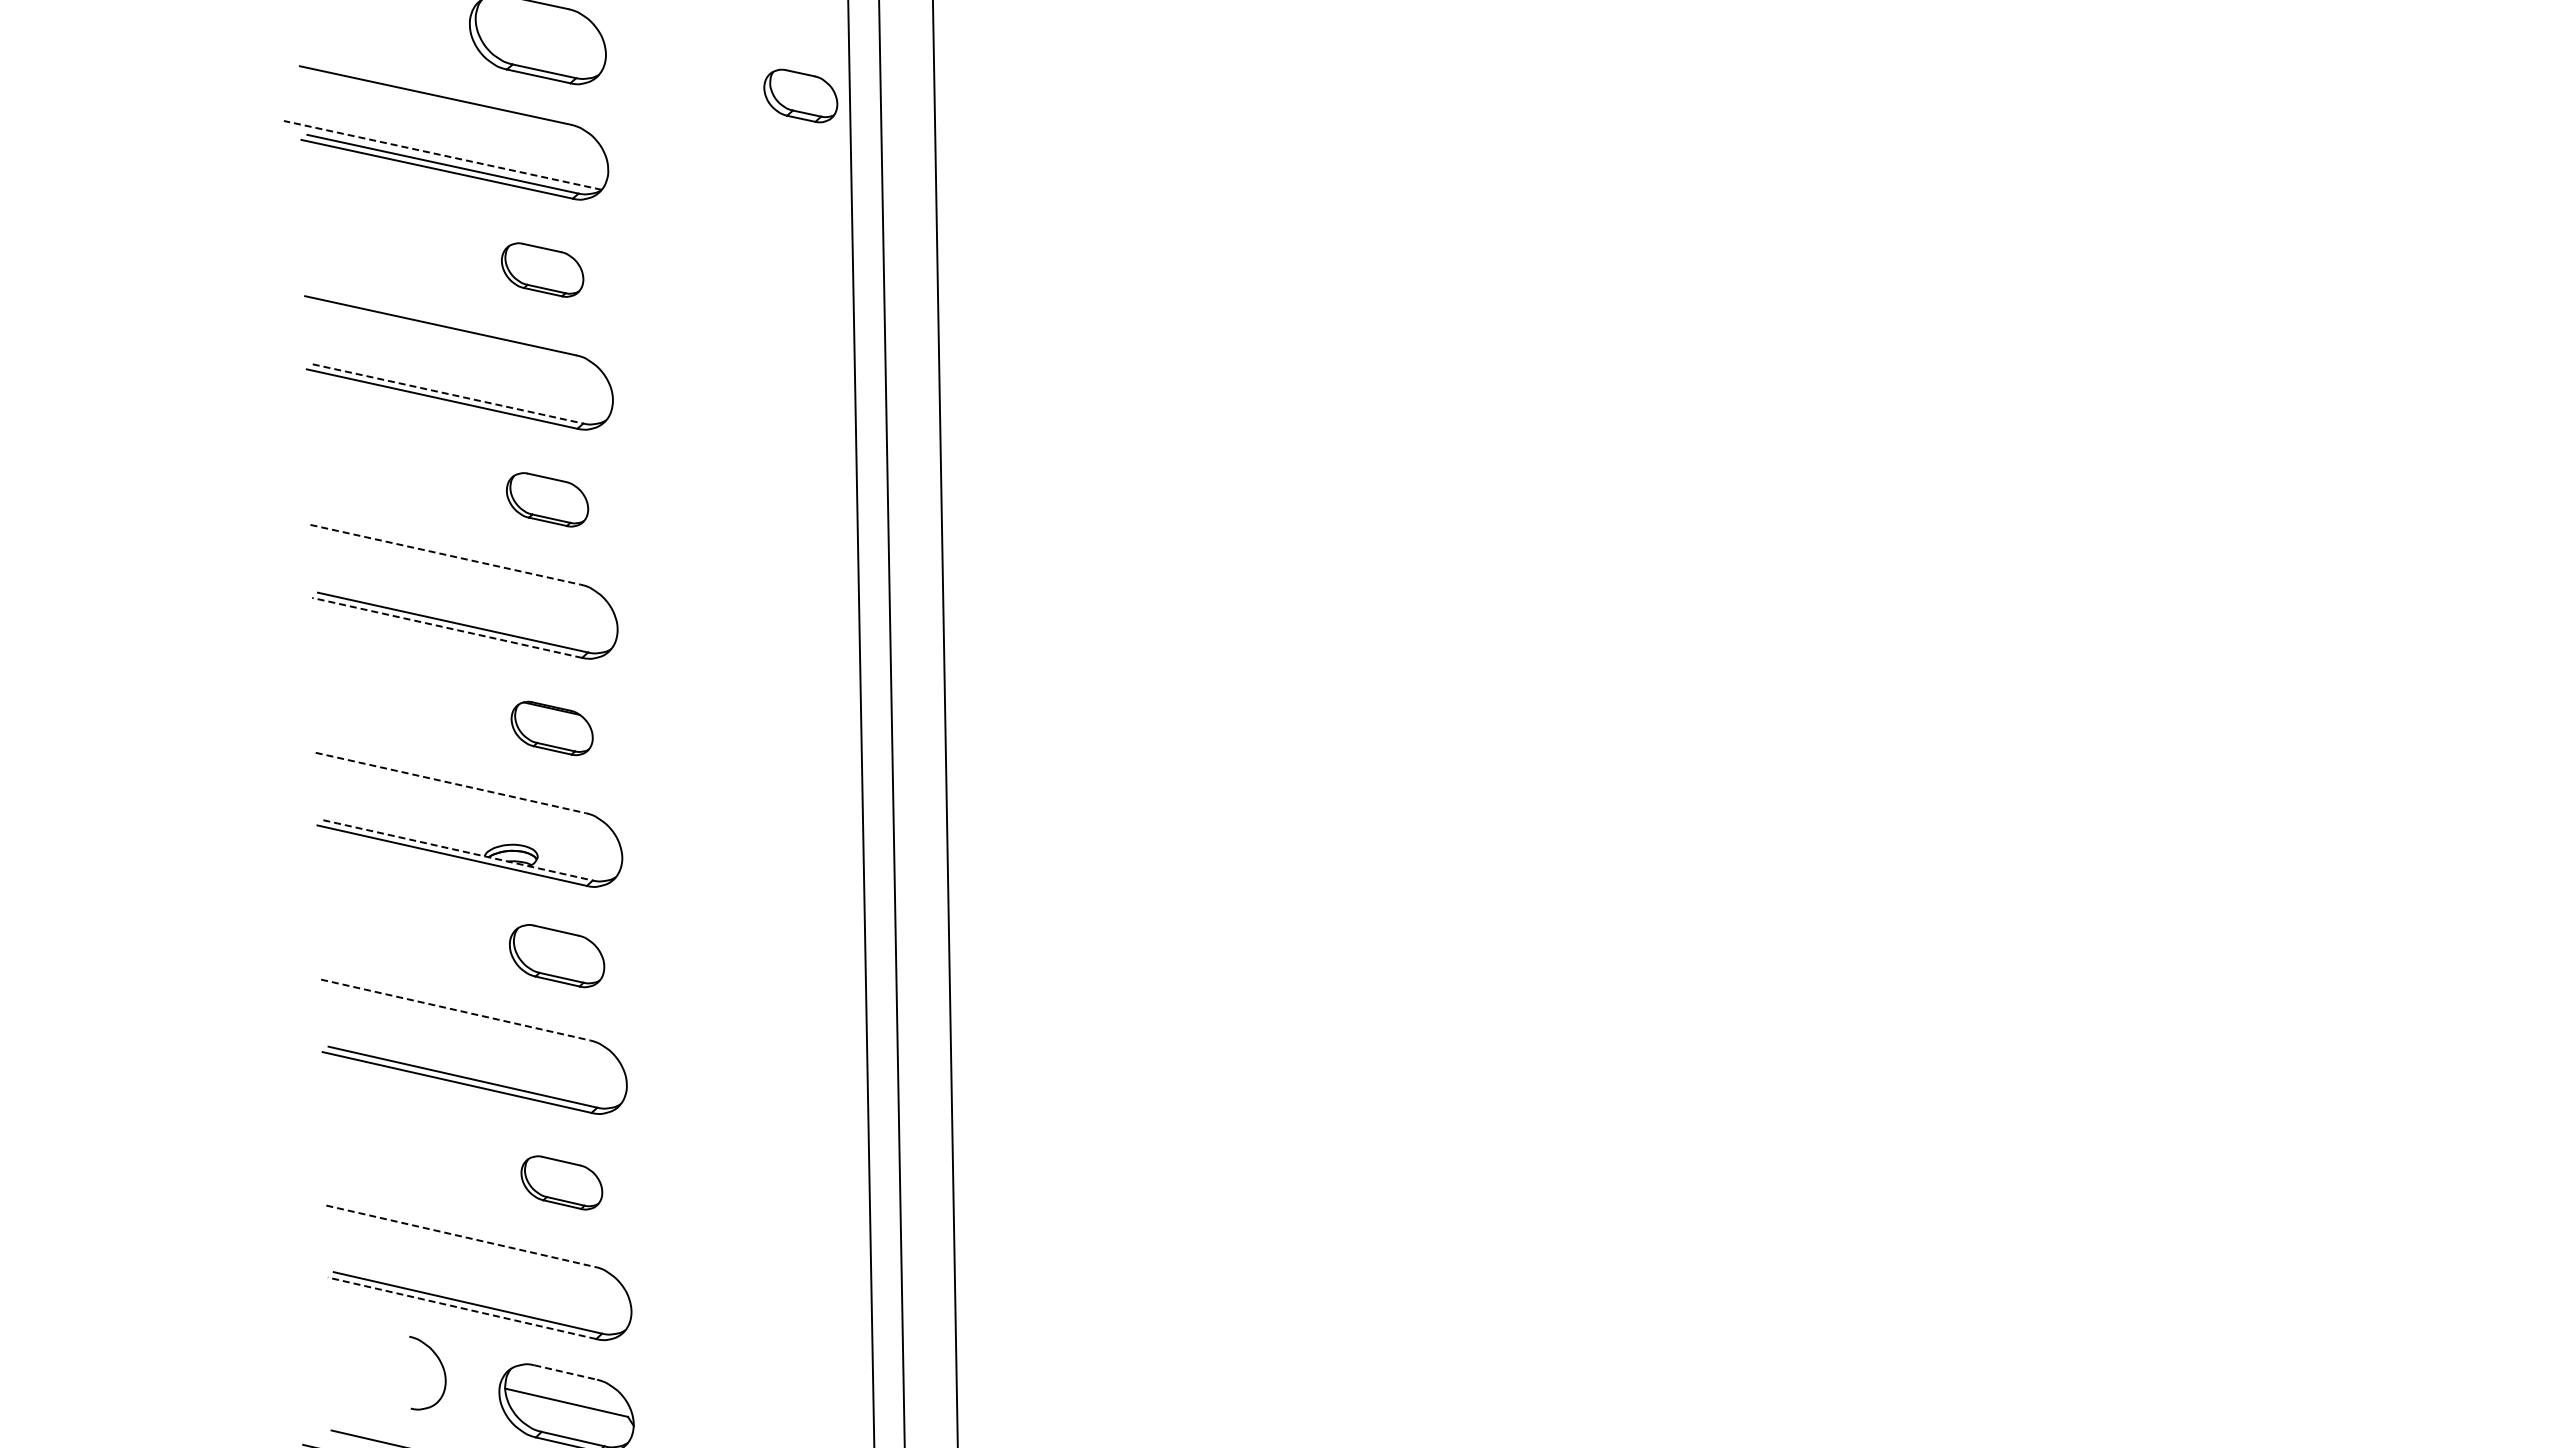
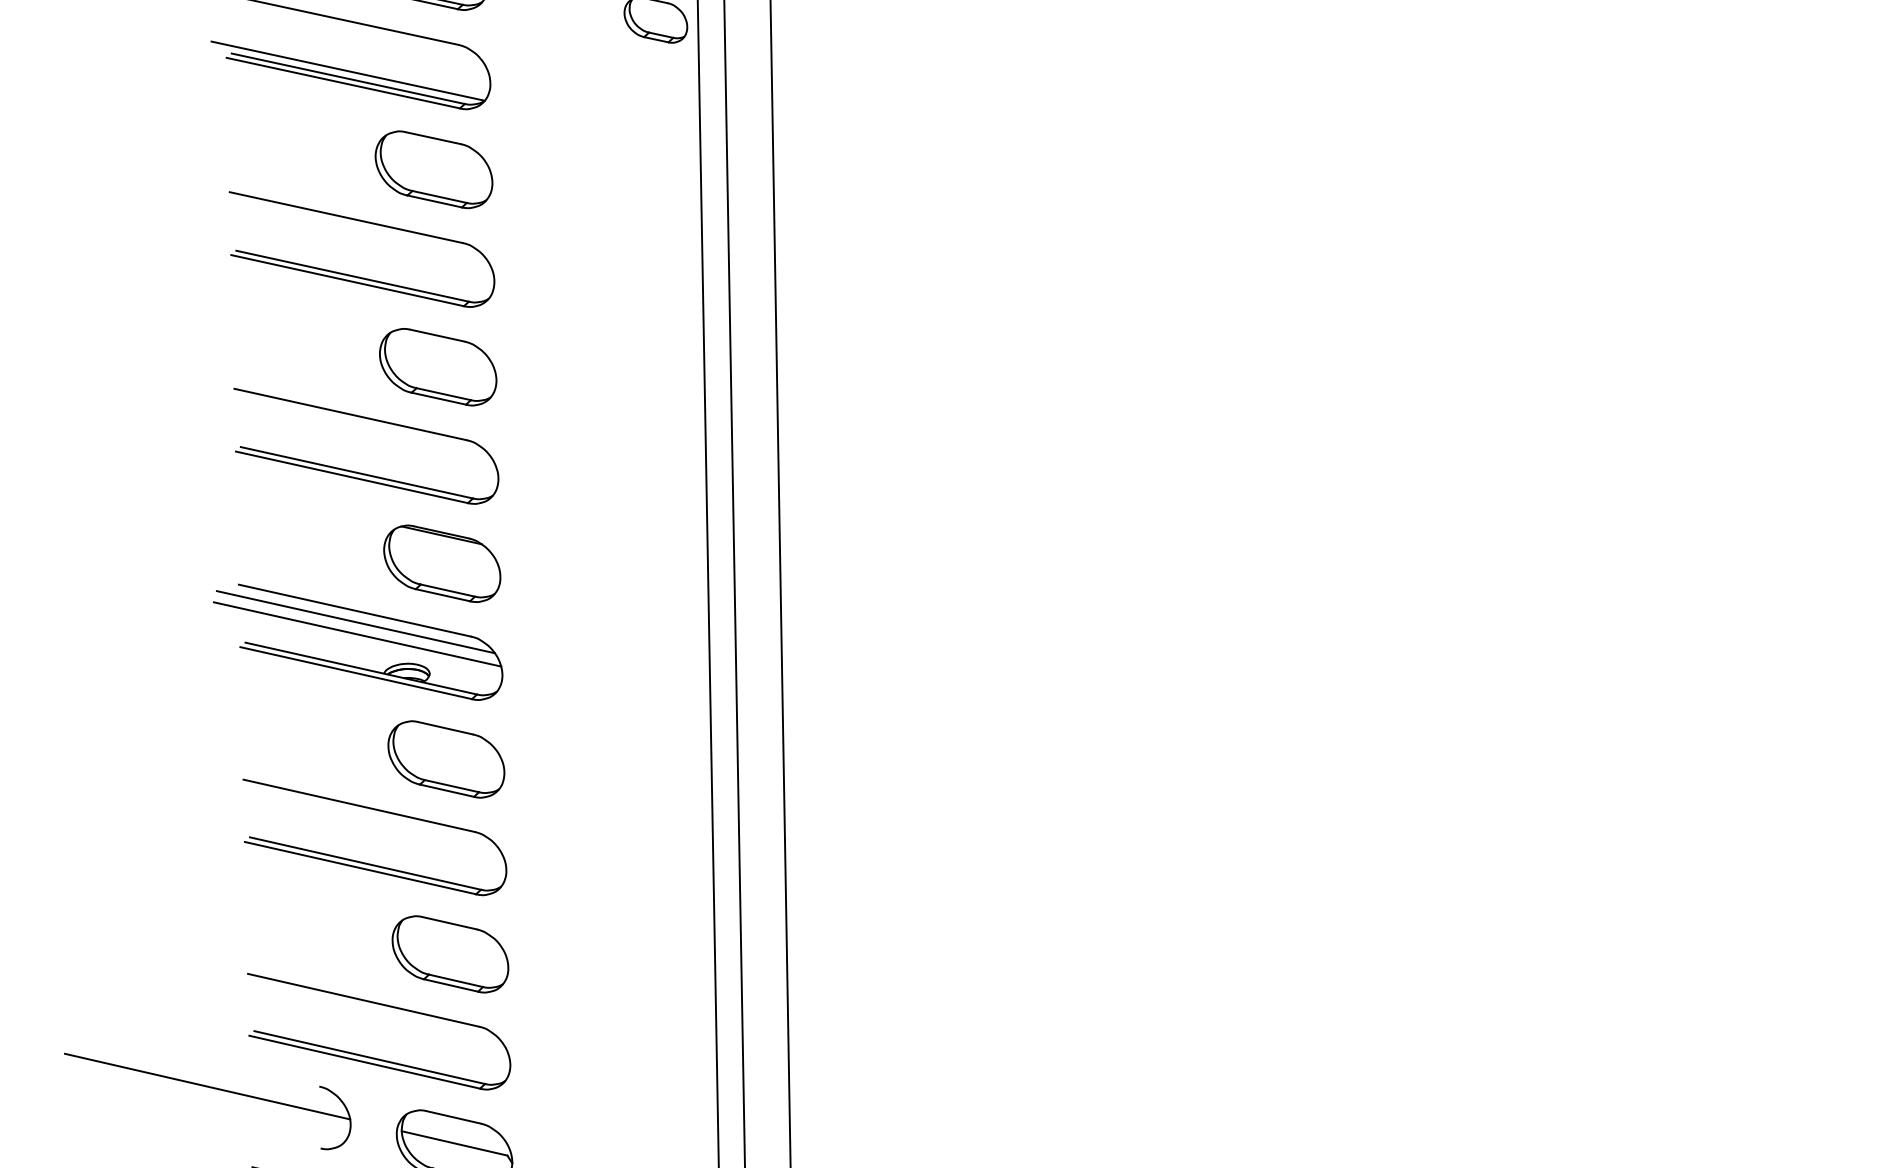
line: (442, 155) -> (347, 71), dashed -> solid
part: (542, 269) -> (433, 169), size x1.67
line: (448, 393) -> (353, 275), dashed -> solid
part: (547, 499) -> (438, 366), size x1.67
line: (446, 554) -> (351, 414), dashed -> solid
line: (446, 627) -> (351, 476), dashed -> solid
part: (551, 728) -> (441, 563), size x1.67
line: (451, 783) -> (355, 611), dashed -> solid
line: (451, 796) -> (355, 622), added
line: (453, 810) -> (357, 634), added
line: (458, 850) -> (361, 668), dashed -> solid
part: (556, 955) -> (445, 758), size x1.43
line: (455, 1010) -> (359, 806), dashed -> solid
part: (561, 1182) -> (450, 954), size x1.67
line: (460, 1236) -> (363, 1000), dashed -> solid
line: (462, 1308) -> (365, 1062), dashed -> solid
line: (279, 1336) -> (207, 1086), added
line: (566, 1372) -> (454, 1117), dashed -> solid

